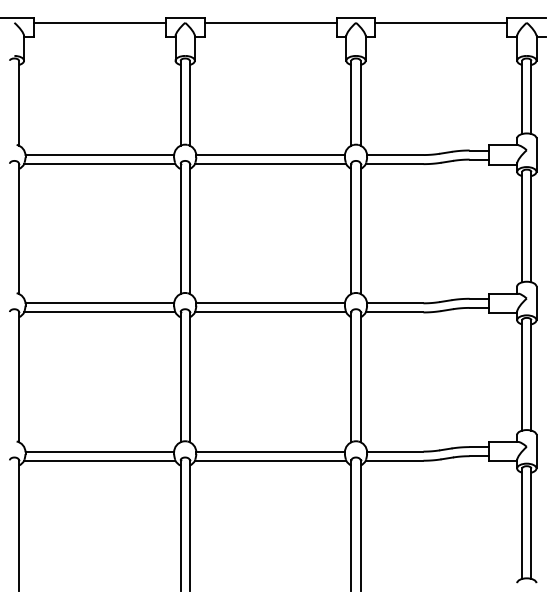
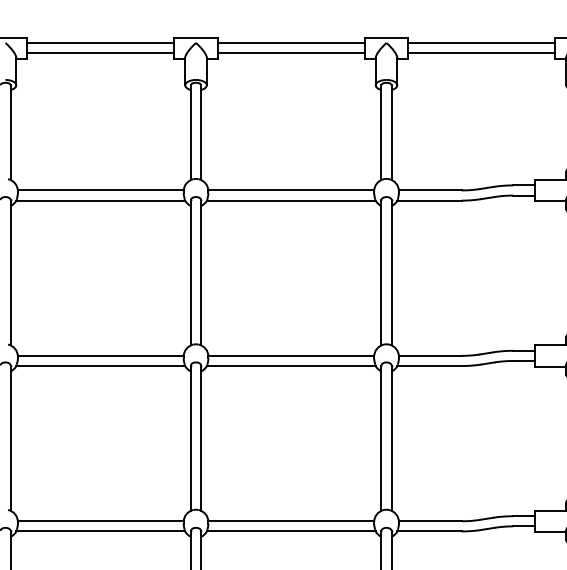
line: (99, 32) -> (100, 53), added
line: (270, 32) -> (291, 53), added
line: (441, 32) -> (481, 53), added

